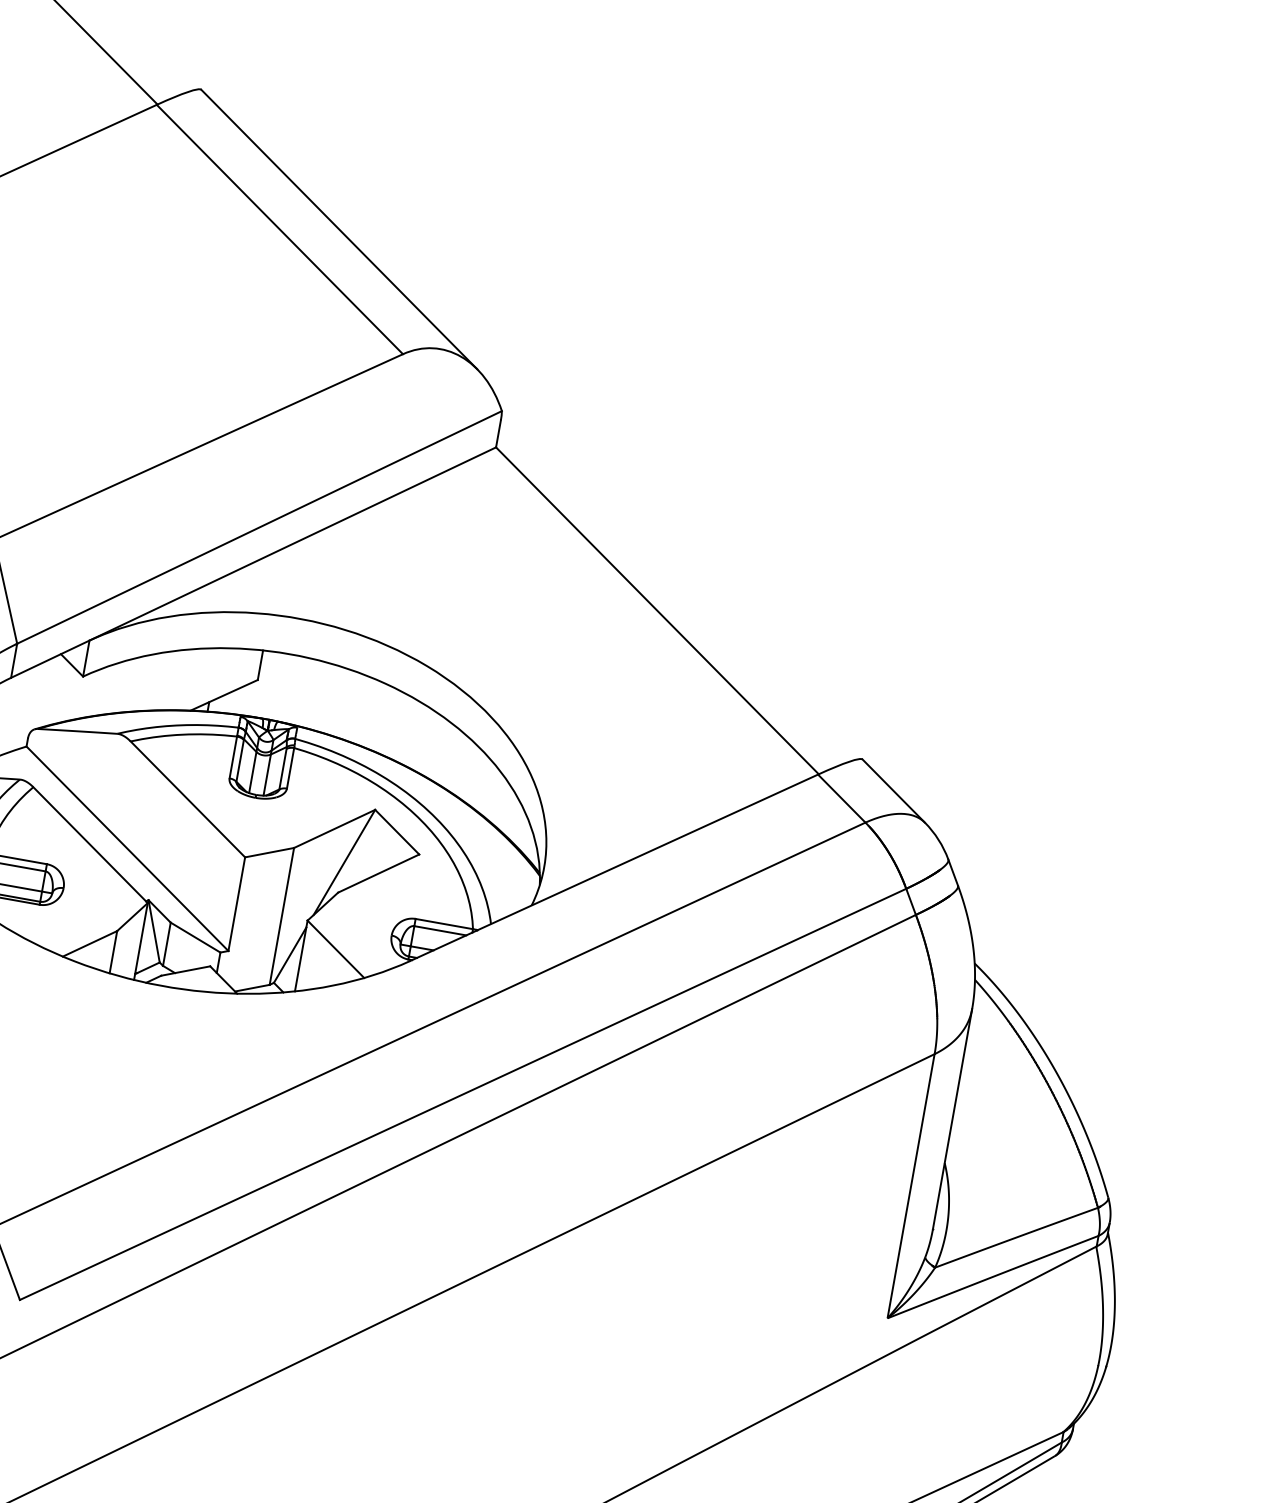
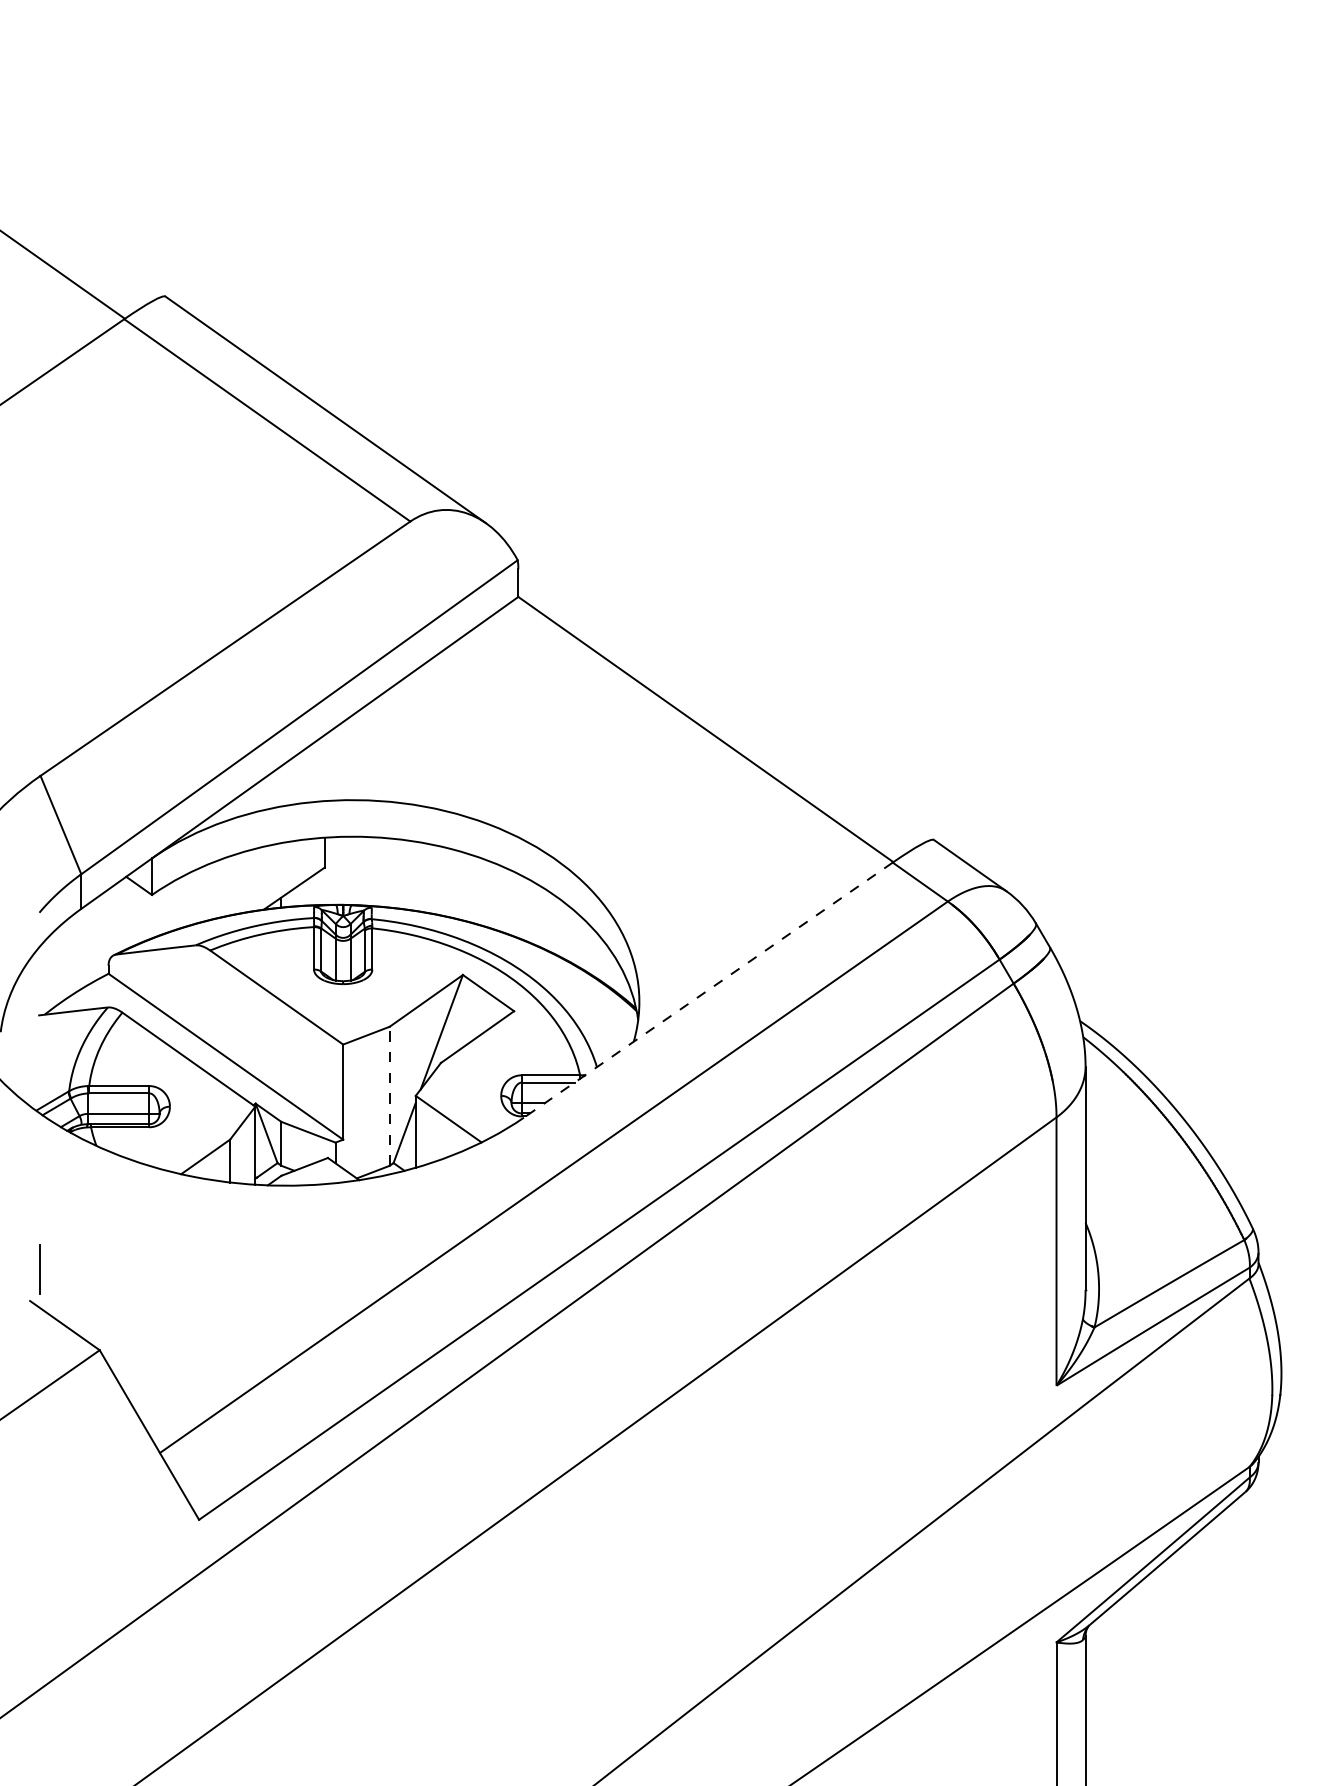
line: (613, 868) -> (707, 990), solid -> dashed
line: (281, 916) -> (389, 1096), solid -> dashed

